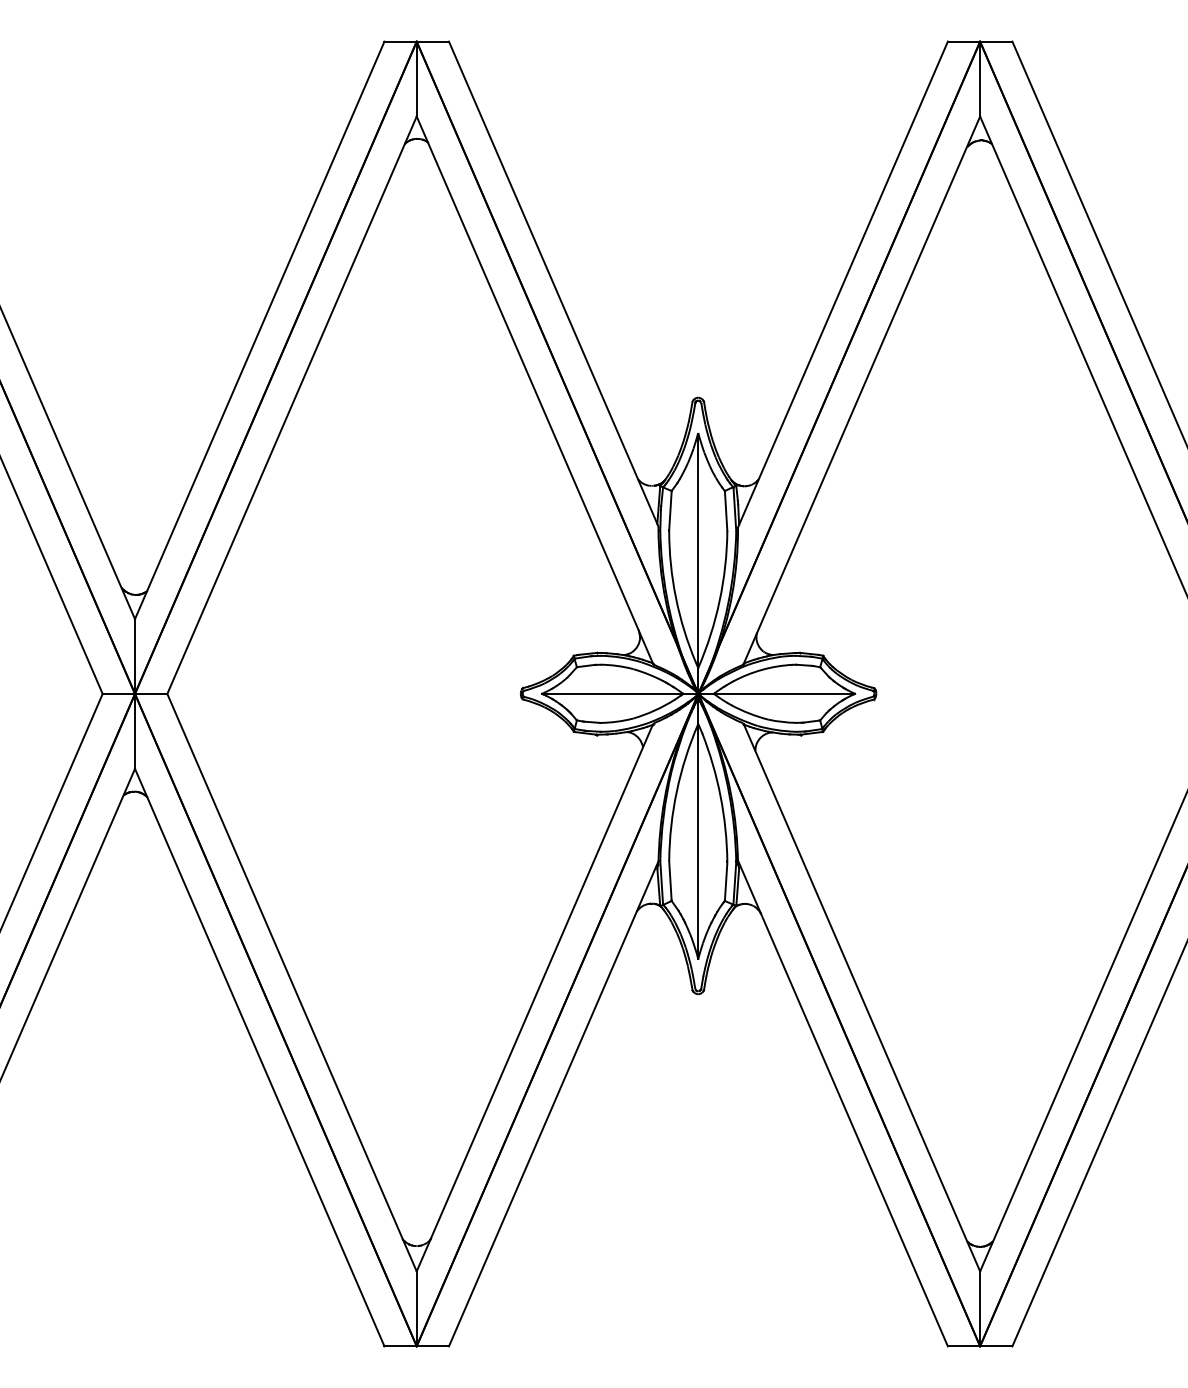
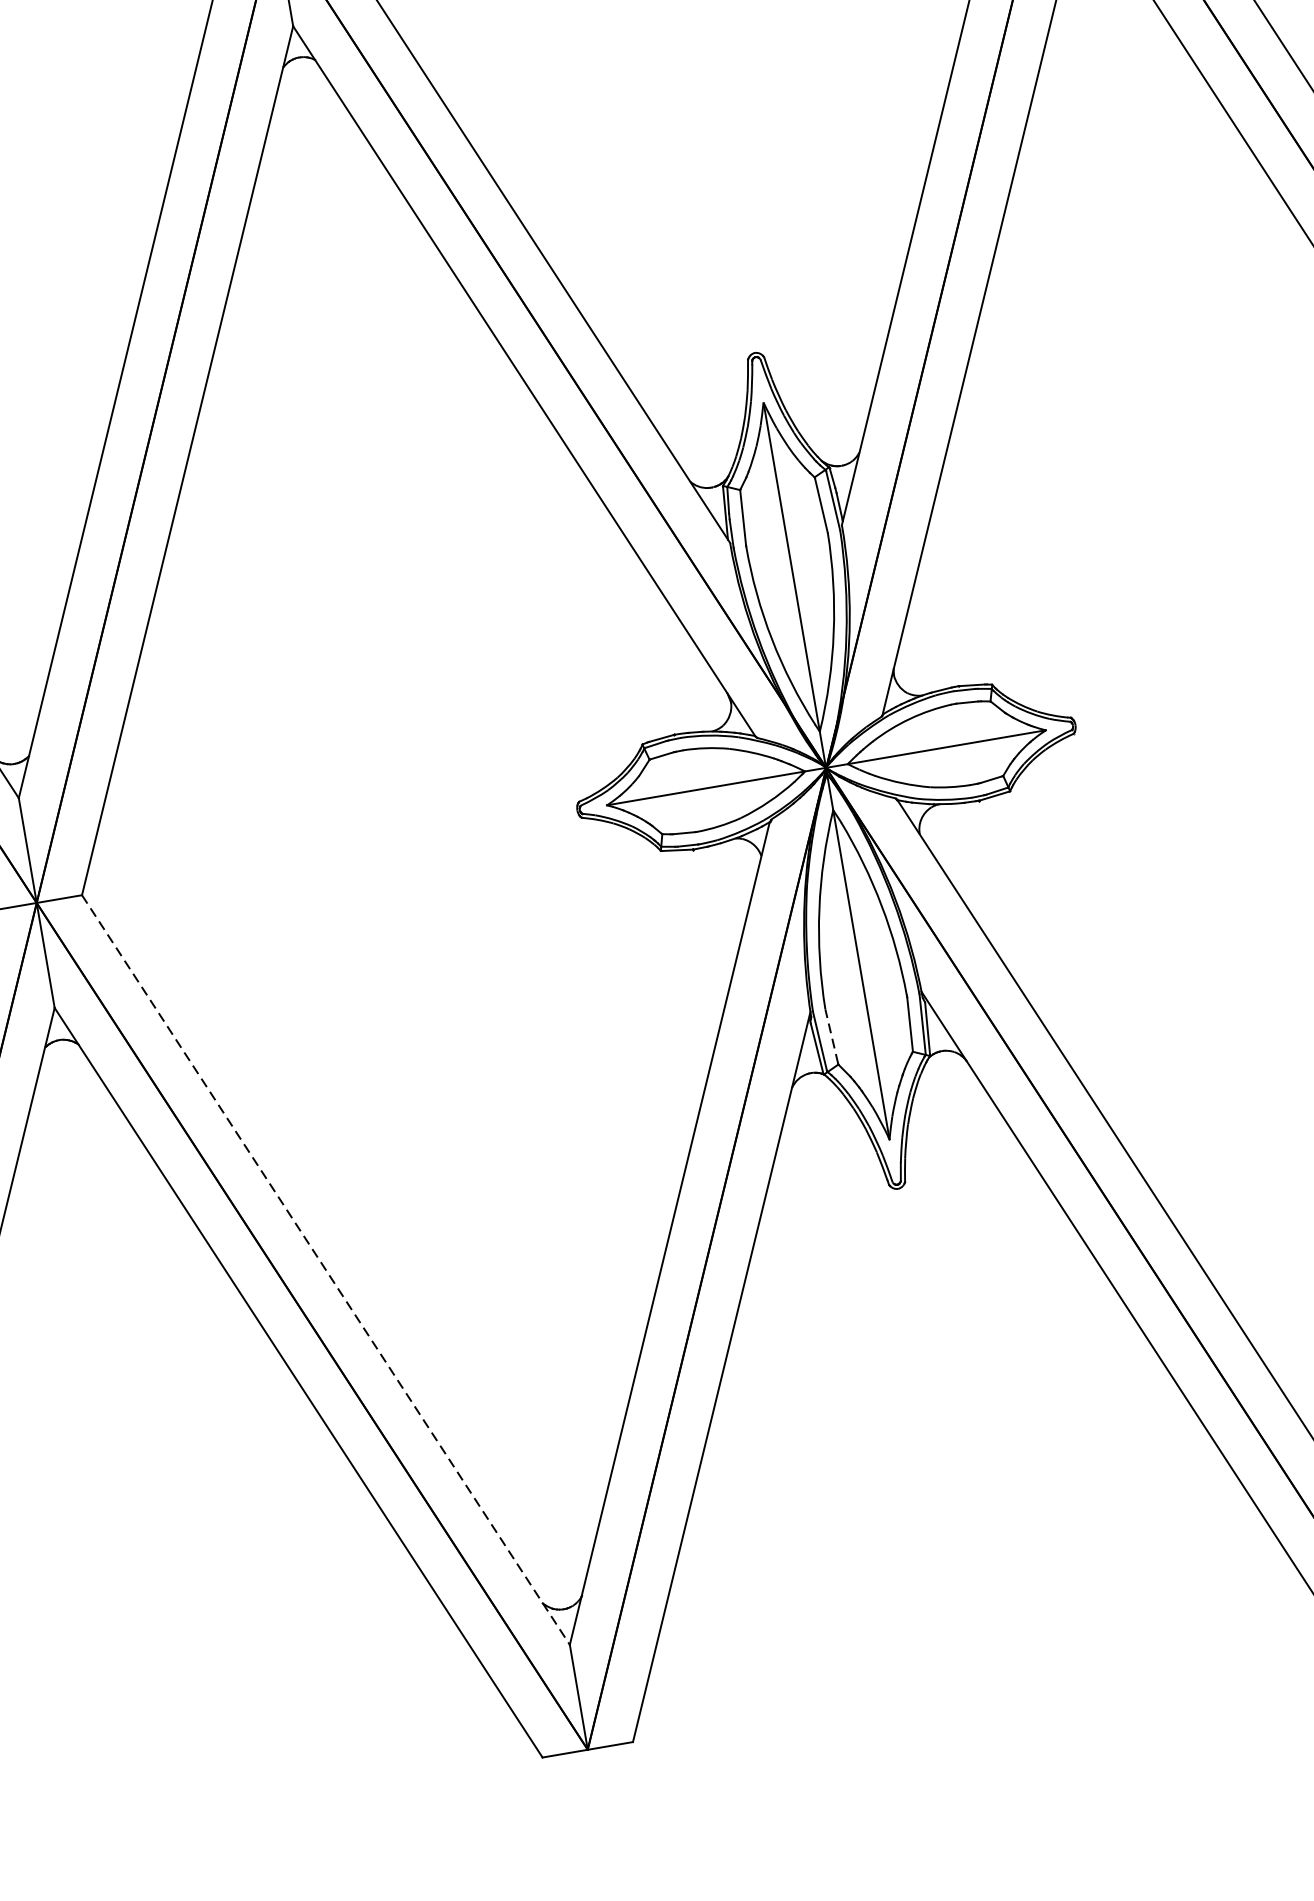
line: (670, 880) -> (831, 1036), solid -> dashed
line: (292, 982) -> (326, 1269), solid -> dashed

